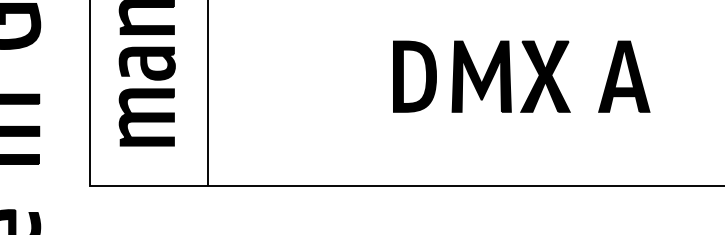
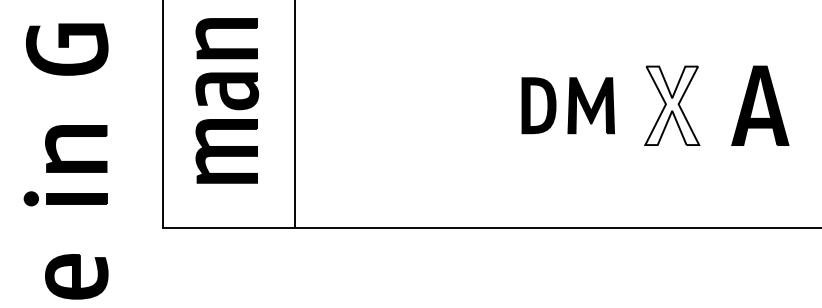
part: (452, 76) -> (568, 105), size x0.7
fill: (545, 76) -> (672, 105), removed

